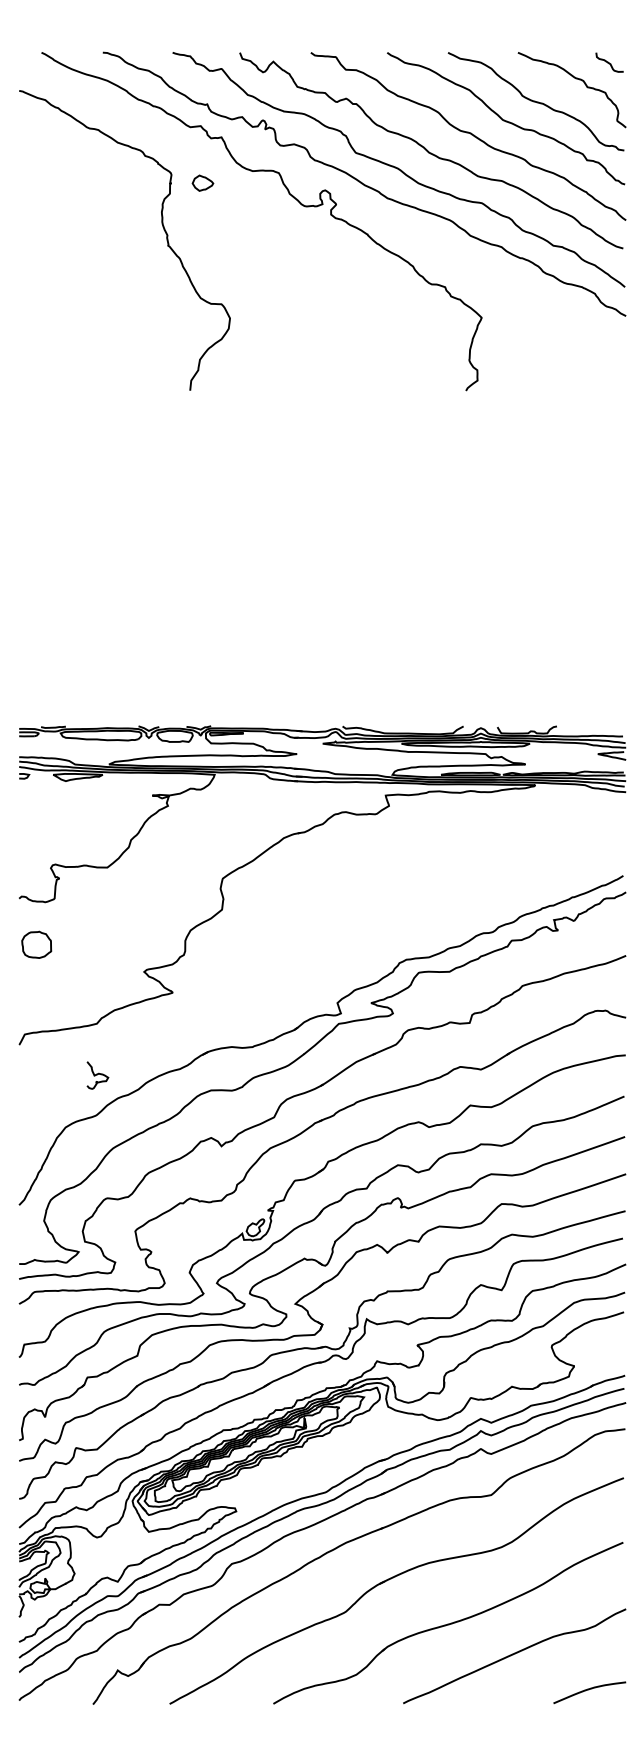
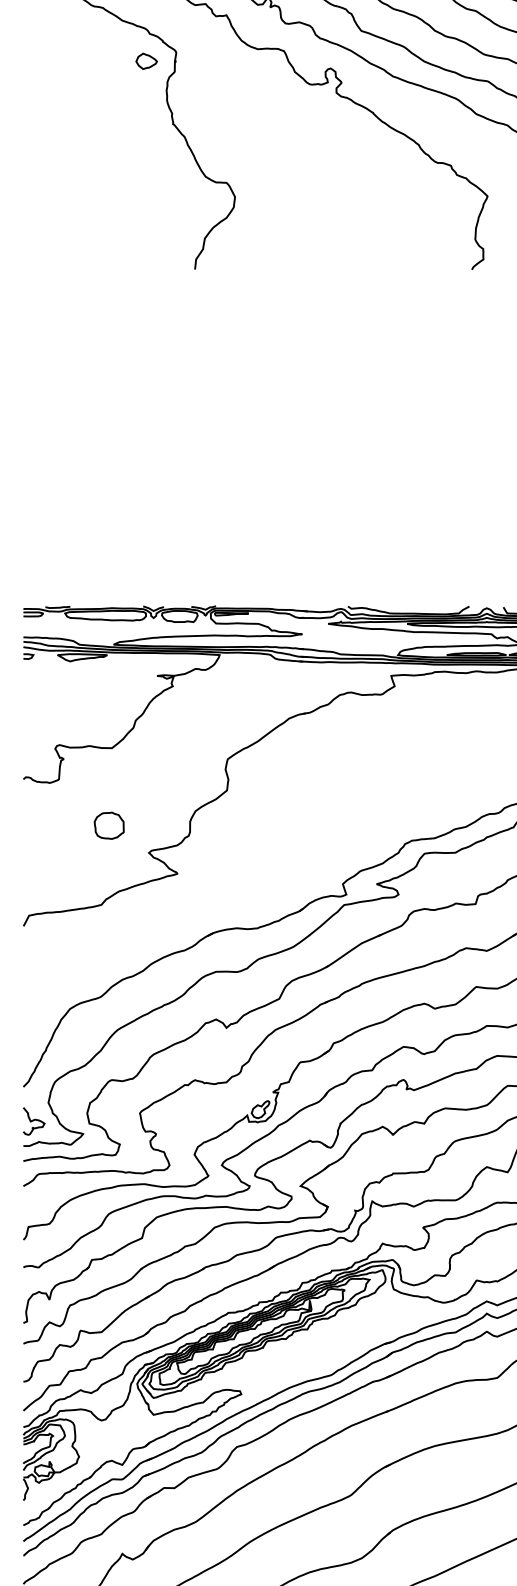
part: (202, 182) -> (146, 60), moved
part: (36, 944) -> (109, 825), moved
curve: (97, 1075) -> (33, 1121), moved

